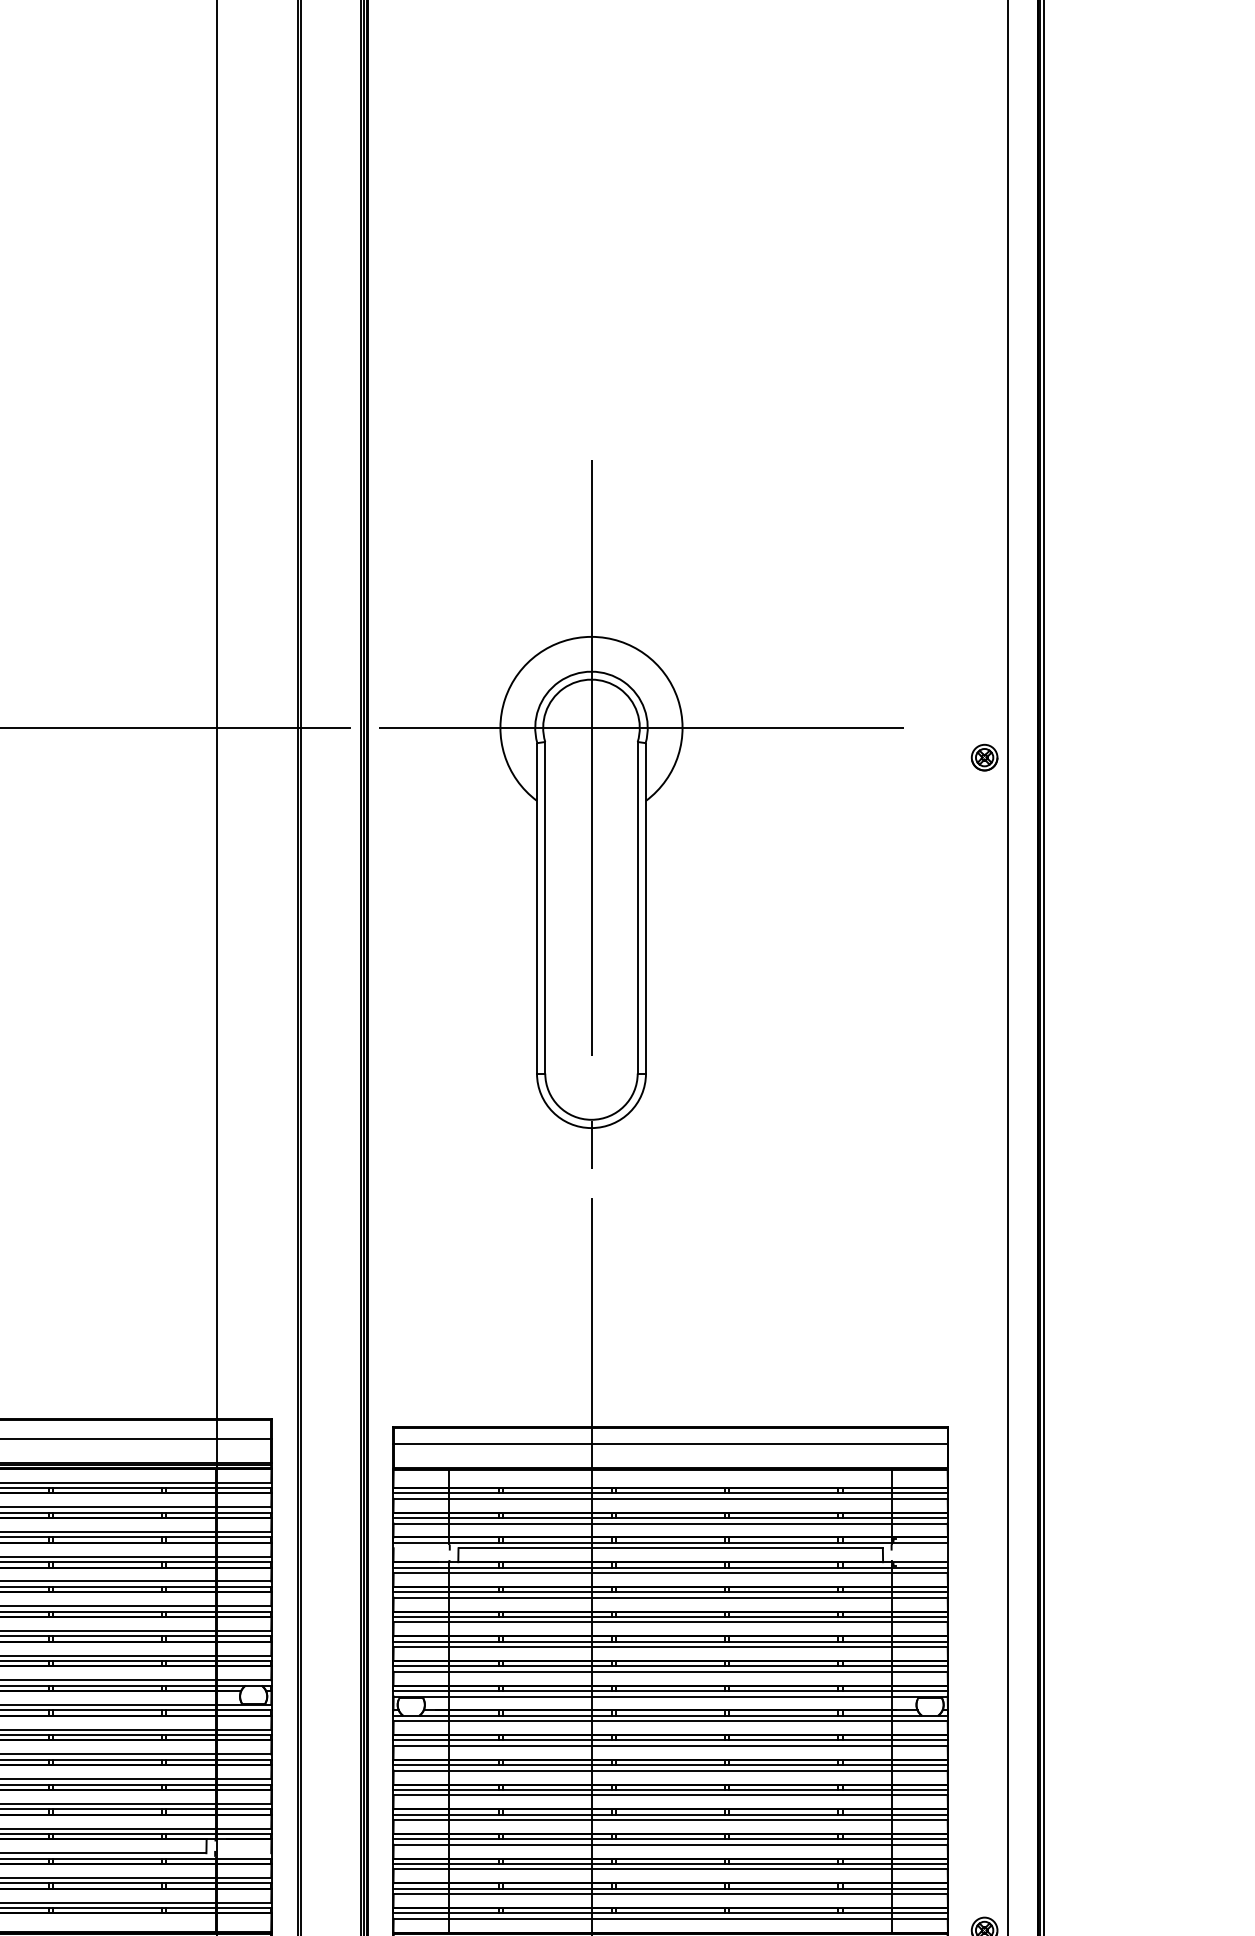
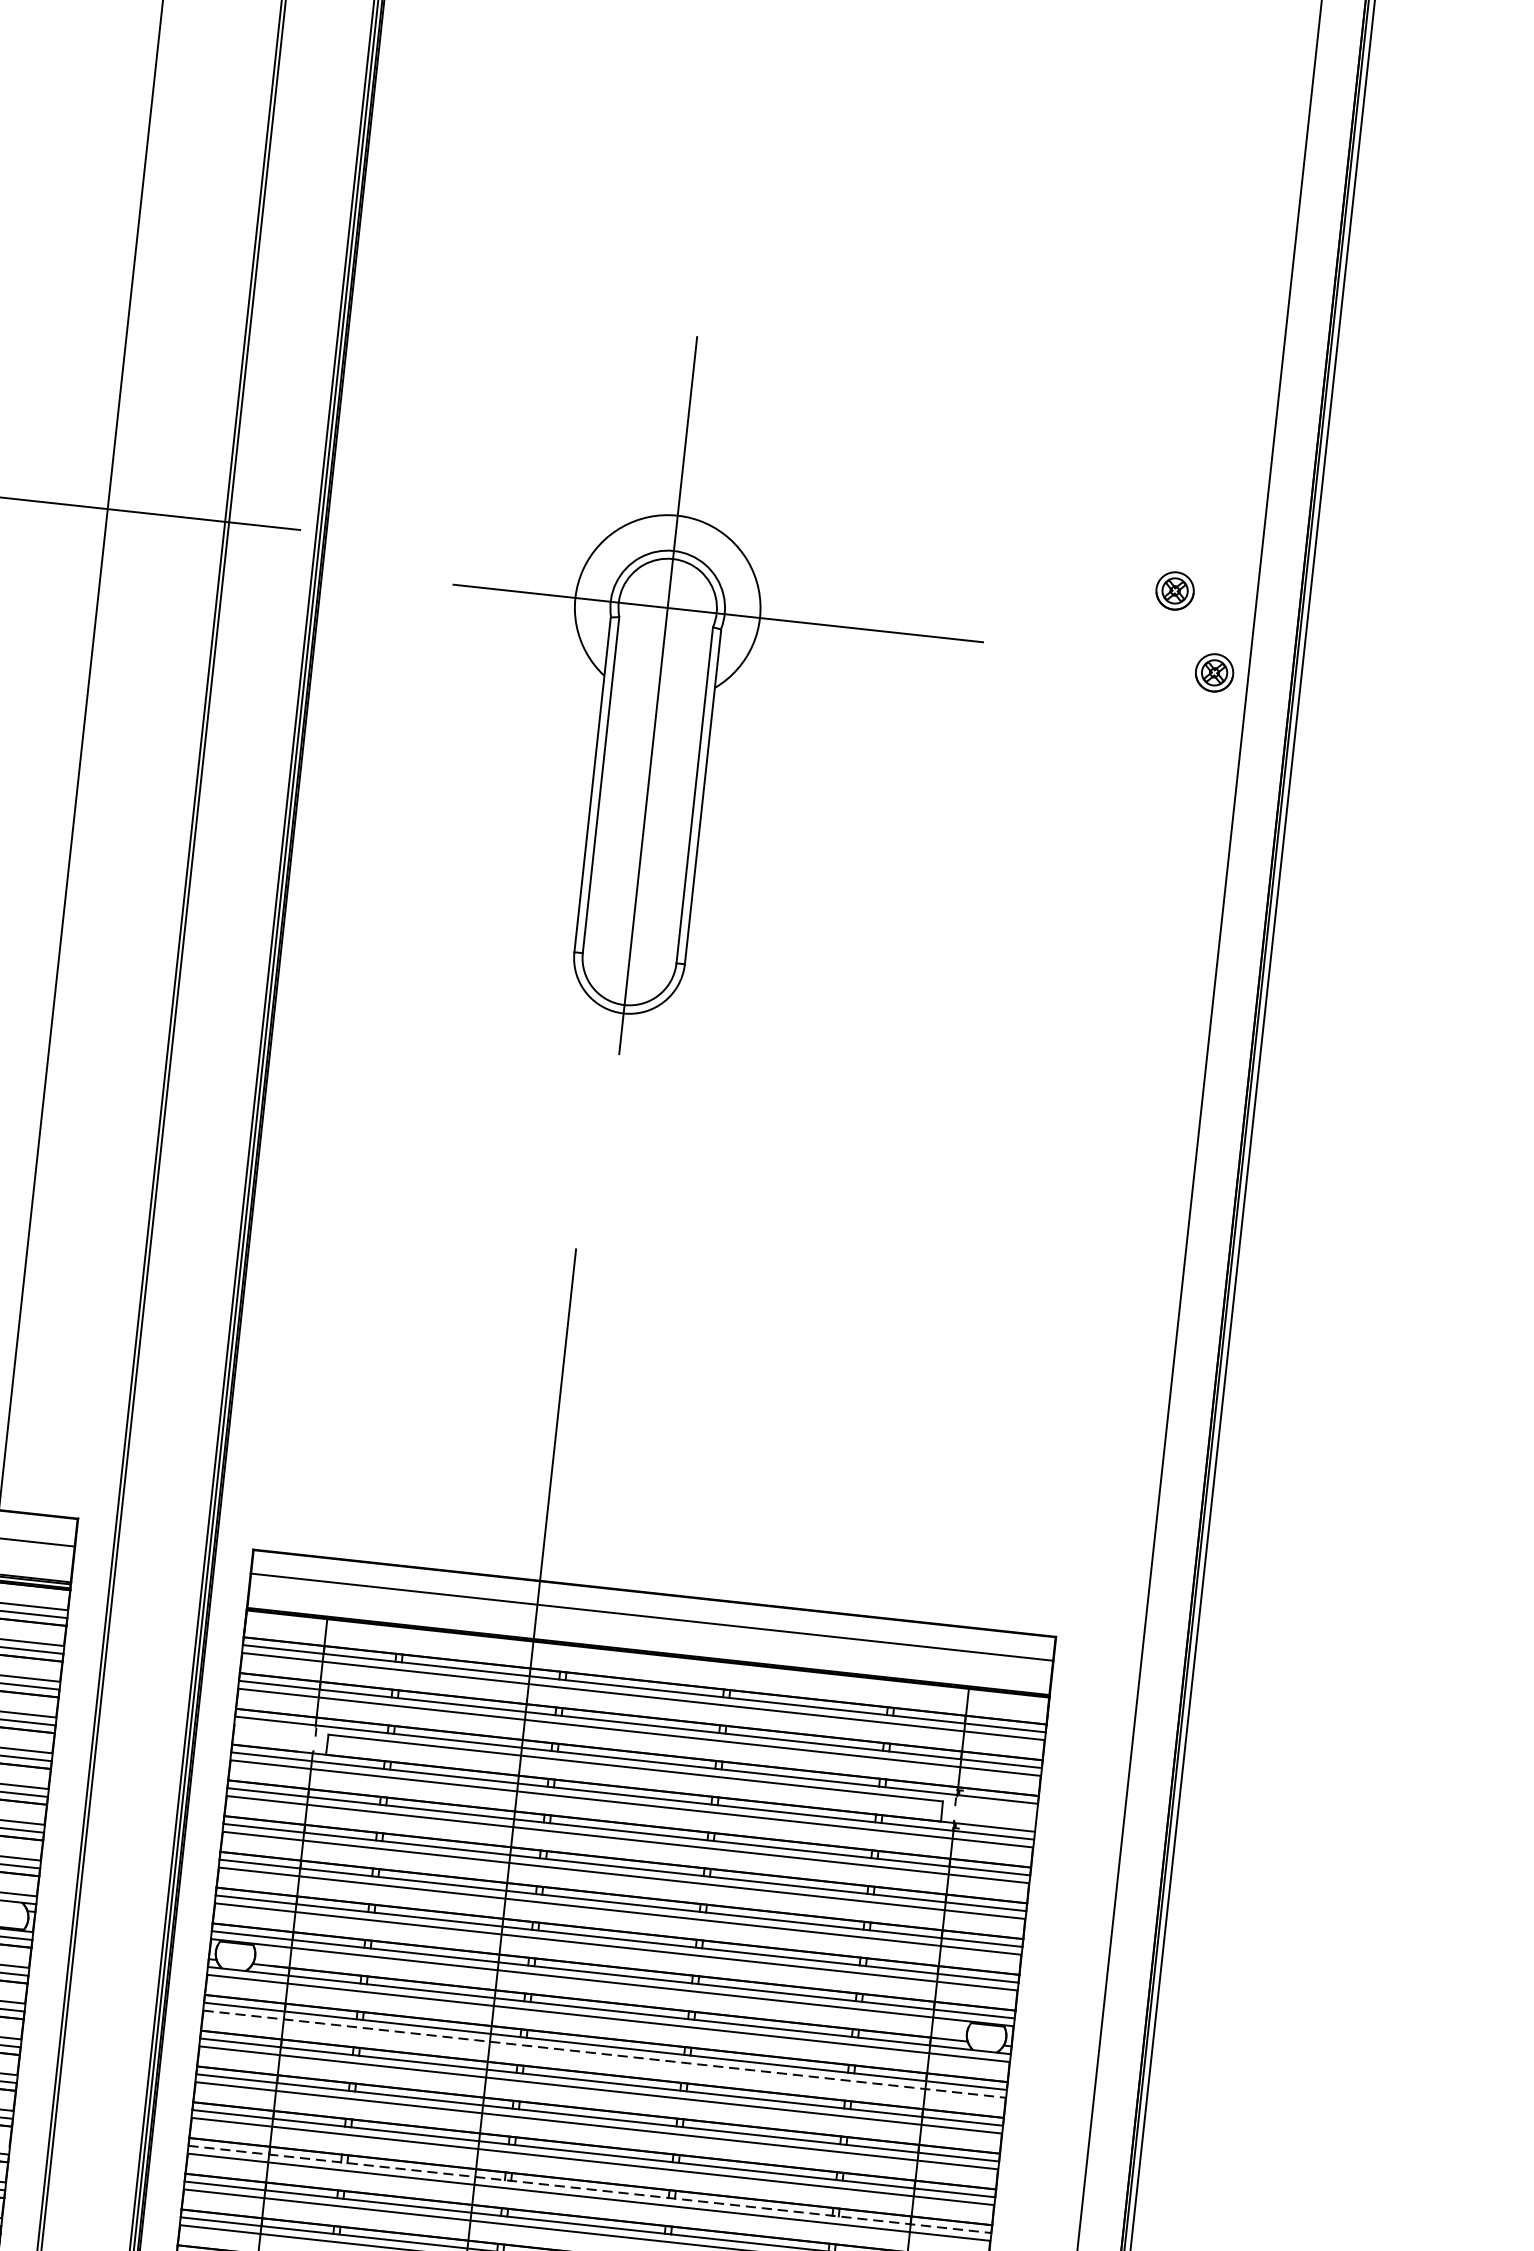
part: (951, 704) -> (1174, 590), added
part: (641, 814) -> (708, 701), size x0.7
line: (671, 1745) -> (605, 2053), solid -> dashed
line: (671, 1839) -> (591, 2189), solid -> dashed

